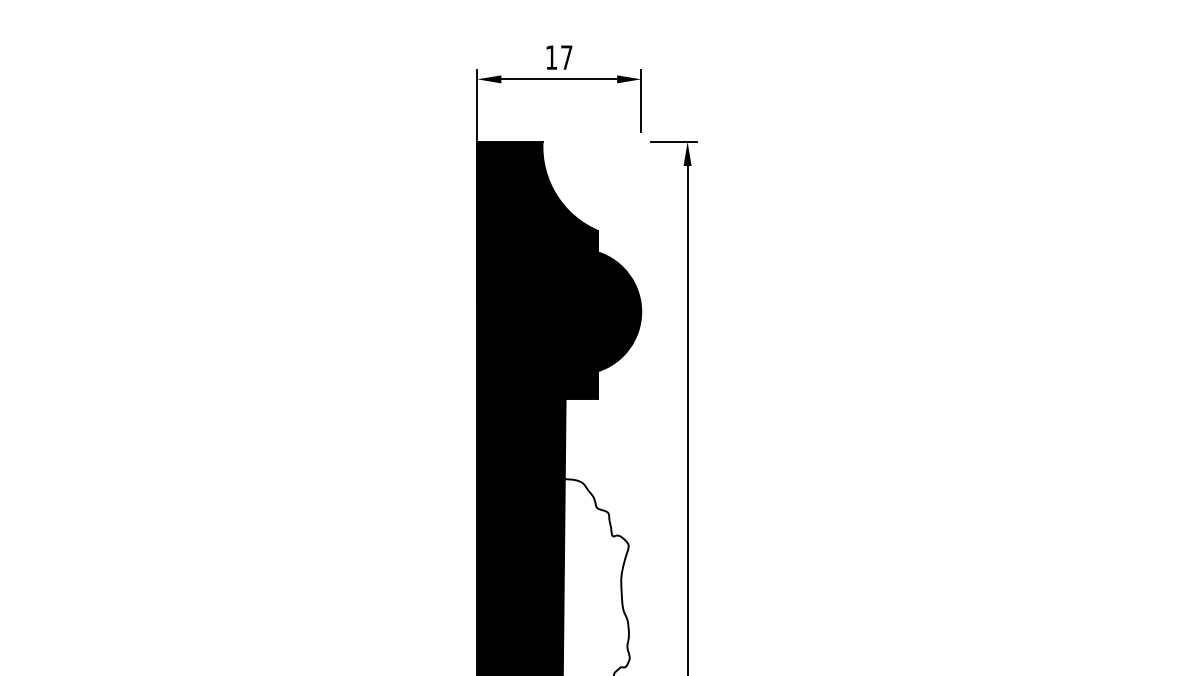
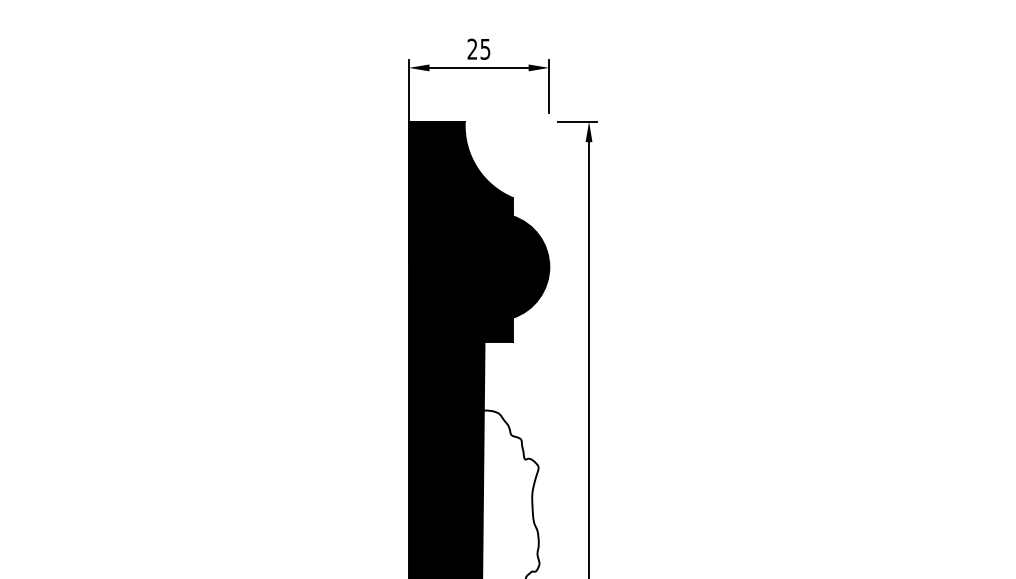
text: (558, 56) -> (478, 48), 17 -> 25

